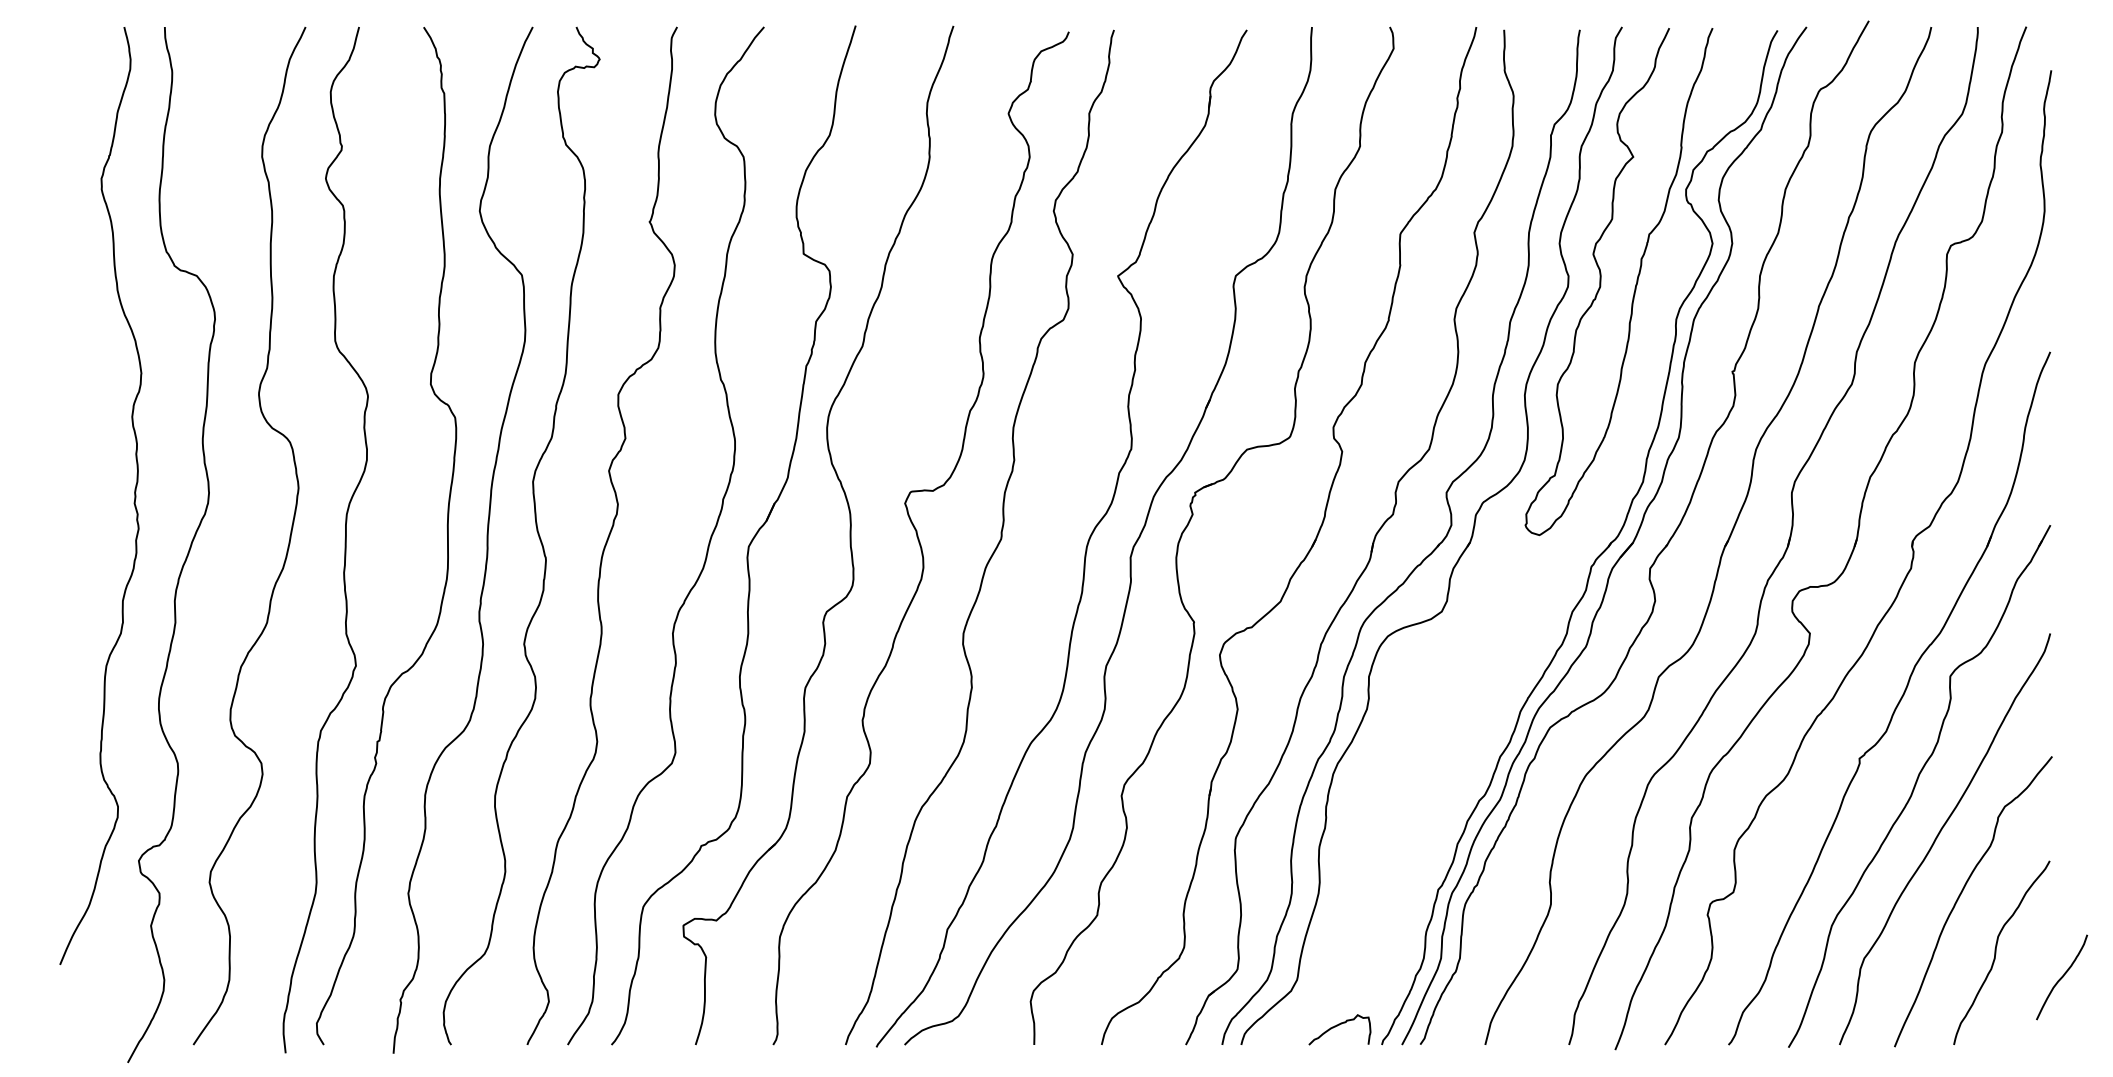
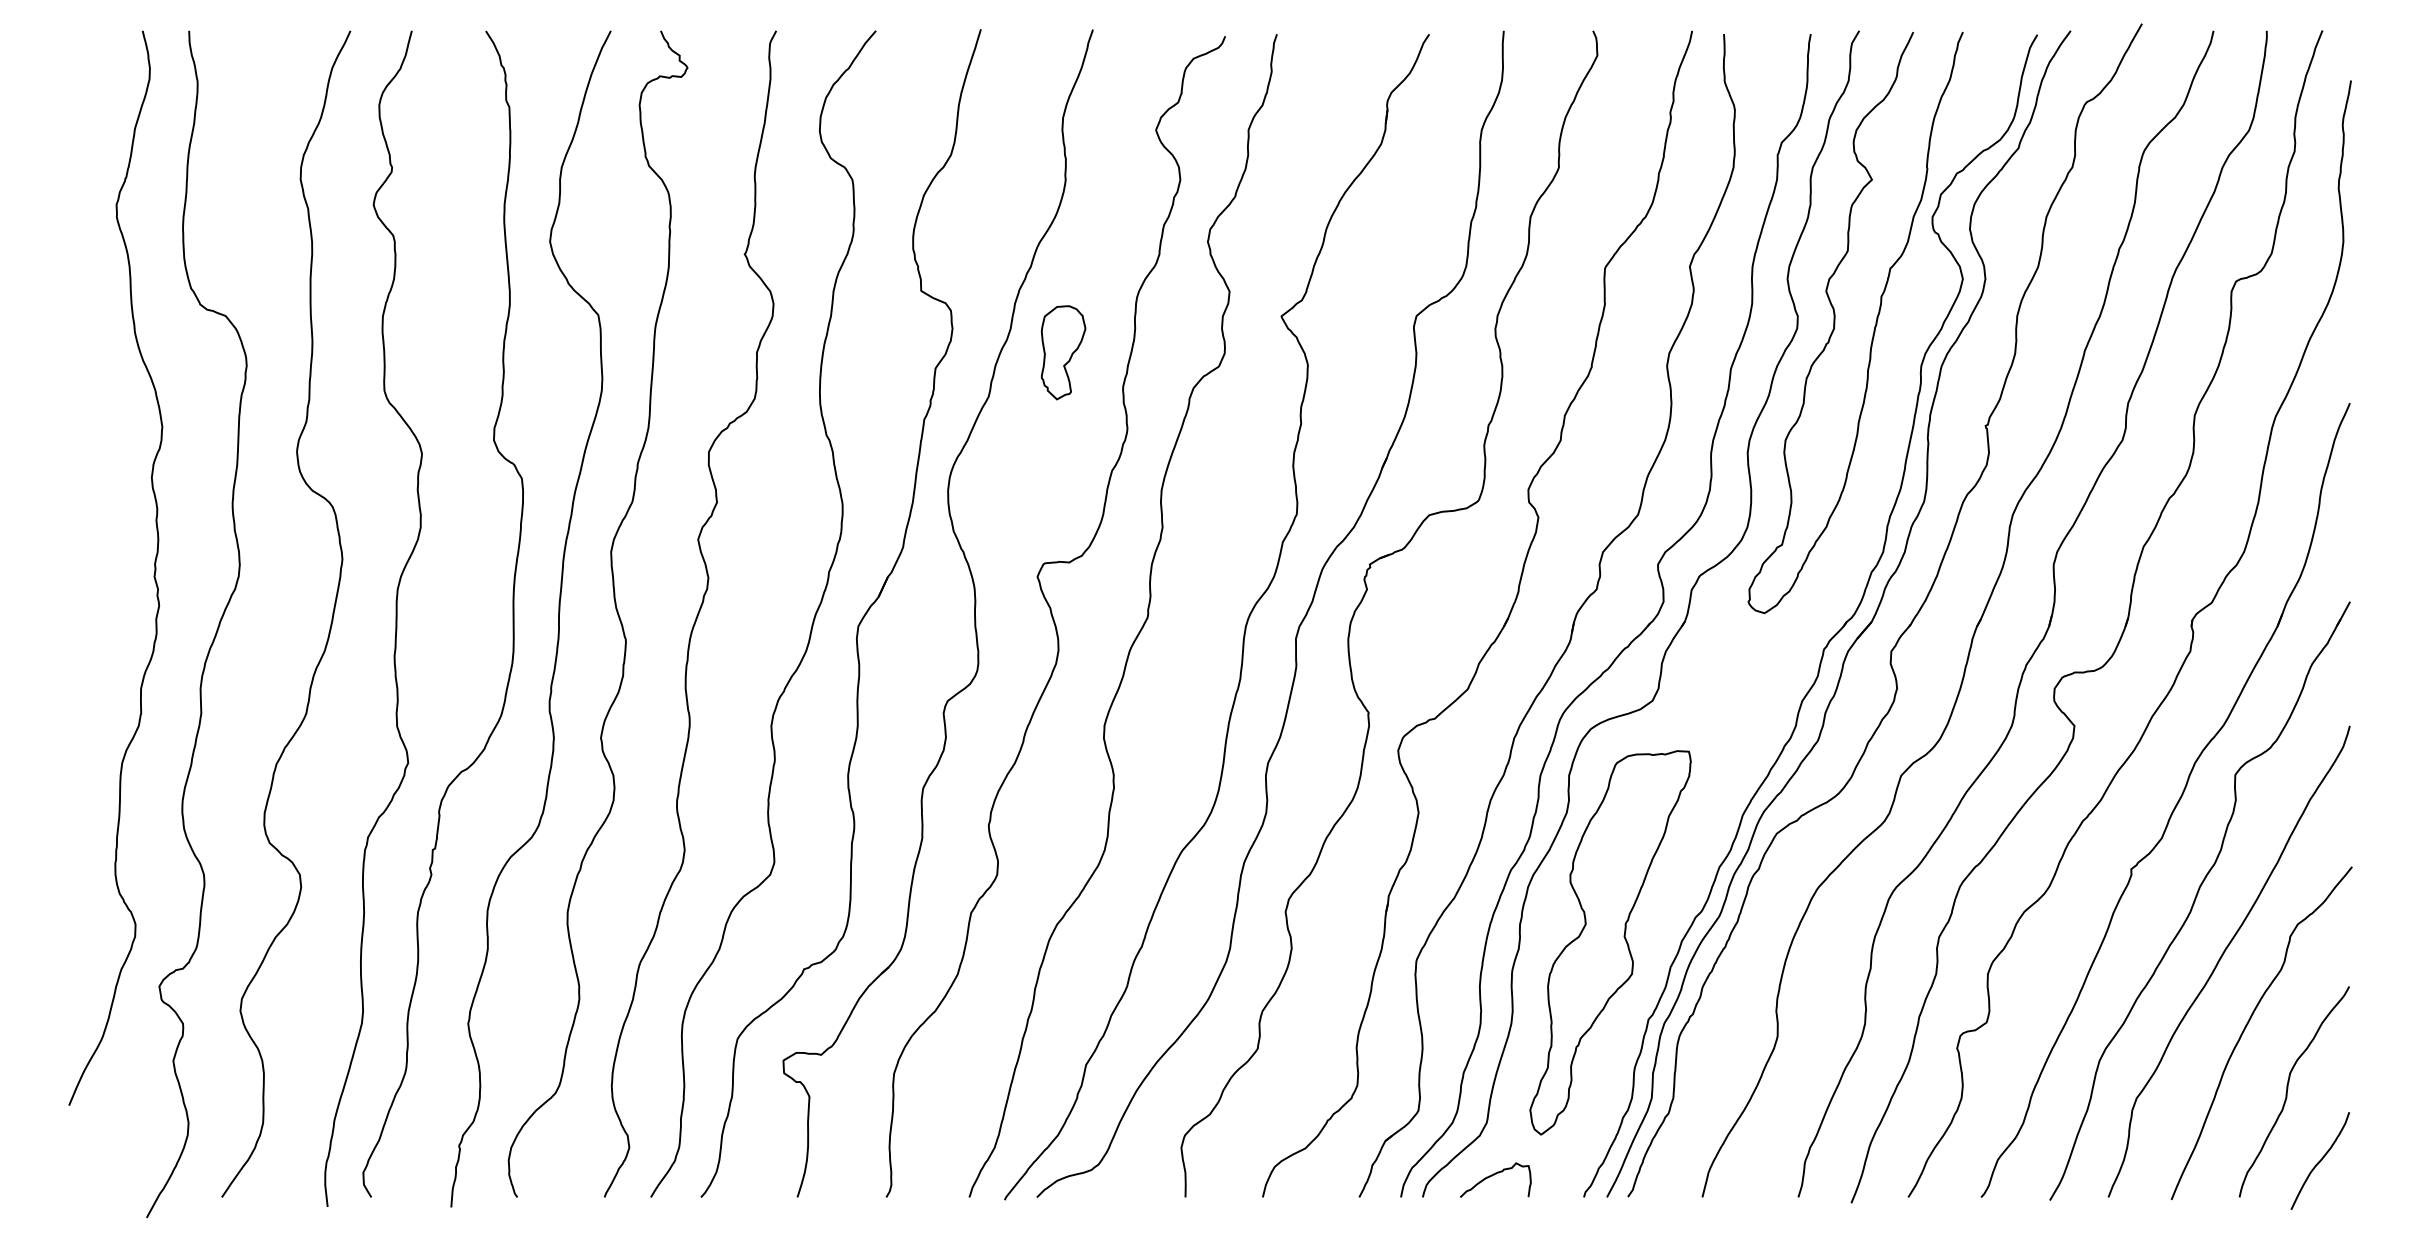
part: (927, 307) -> (1063, 352), added
part: (1405, 822) -> (1610, 942), added
curve: (2062, 976) -> (2320, 1160), moved
curve: (1338, 1025) -> (1494, 1175), moved

